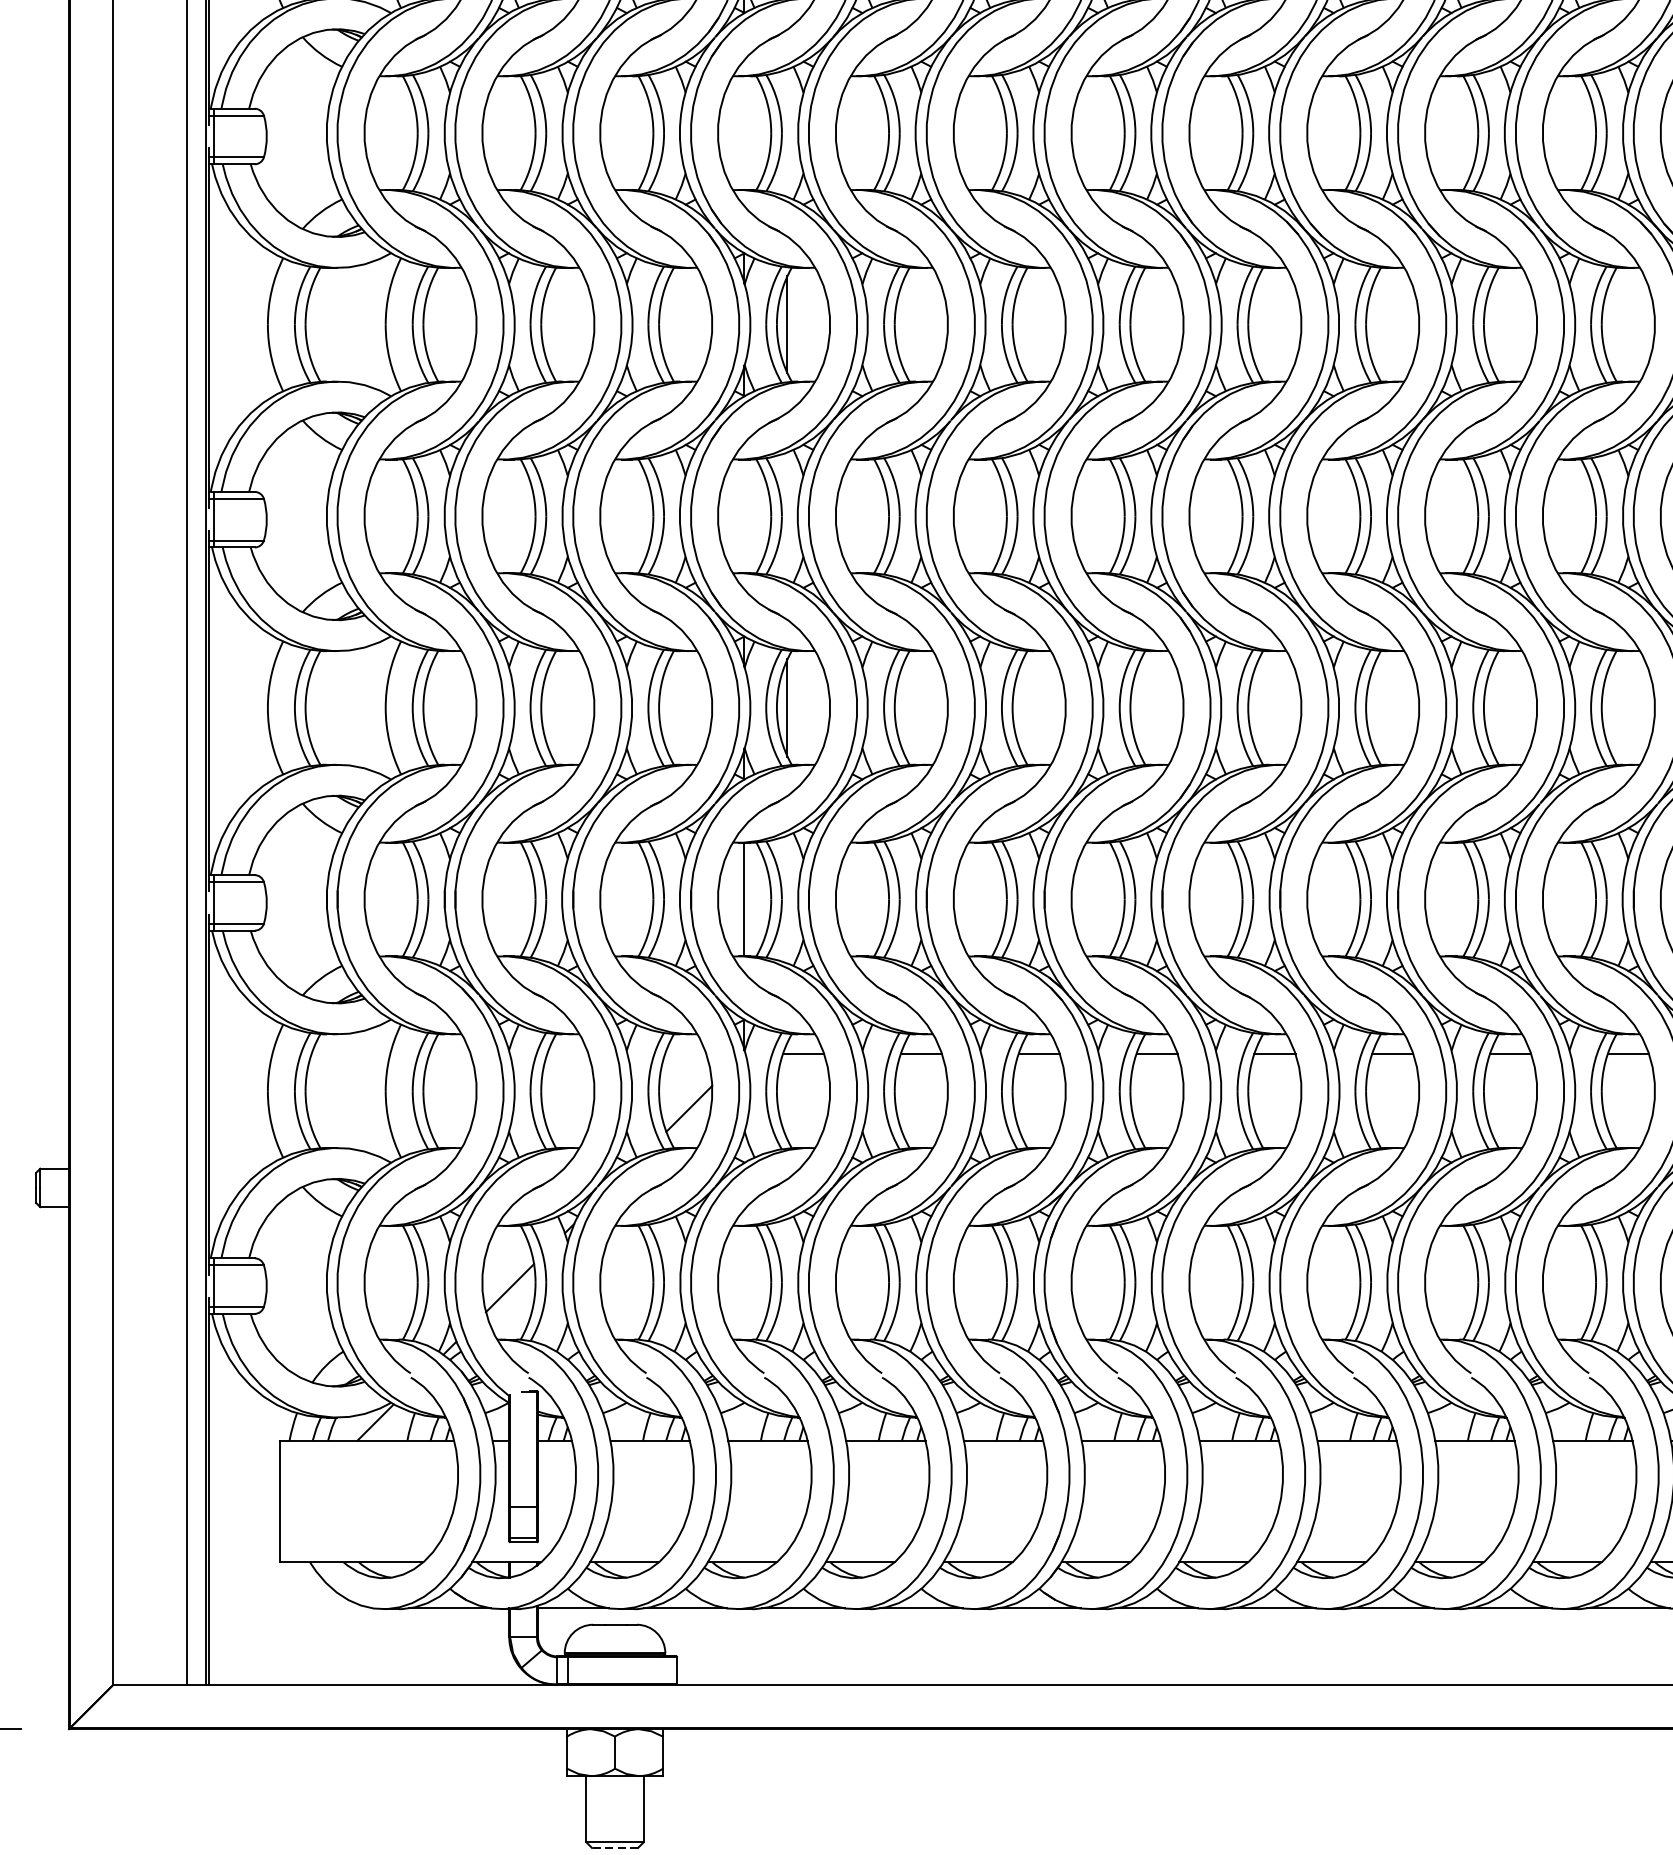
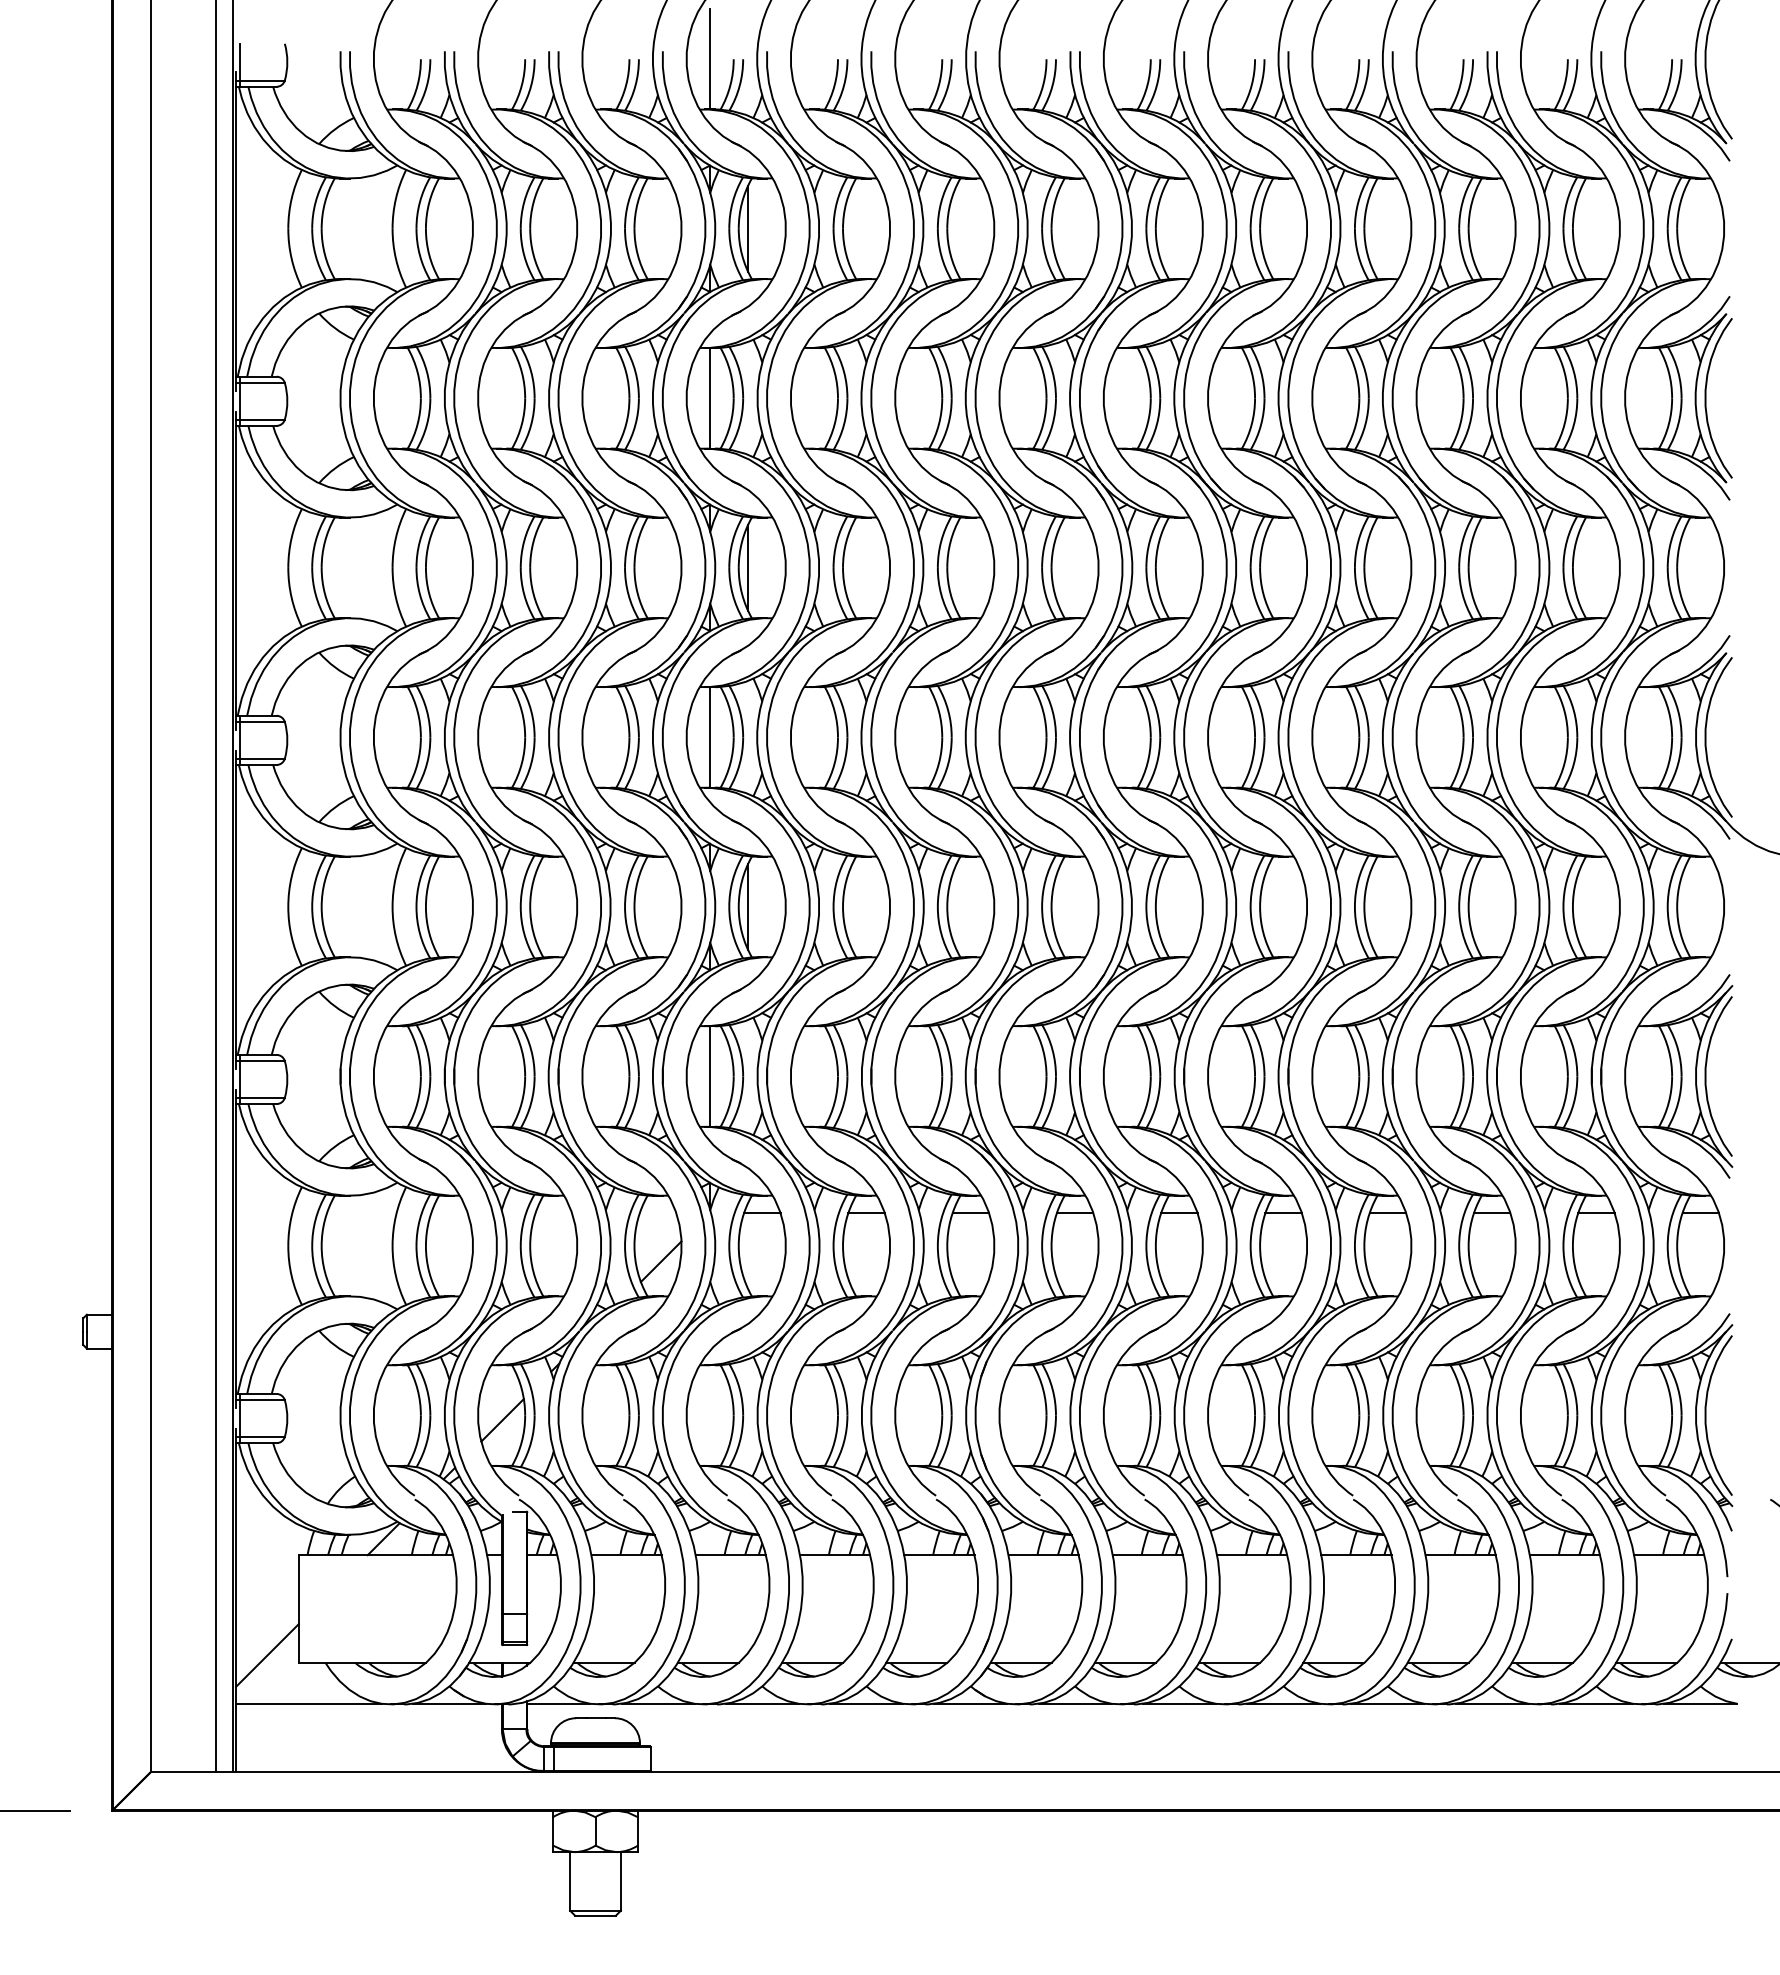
line: (743, 133) -> (709, 398), added
line: (743, 516) -> (709, 737), added
line: (244, 1553) -> (267, 1655), added
line: (290, 1608) -> (308, 1703), added
line: (615, 1847) -> (595, 1915), dashed -> solid

